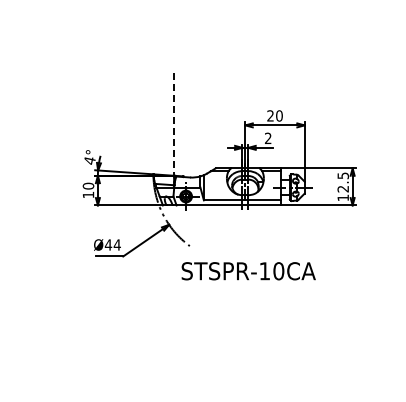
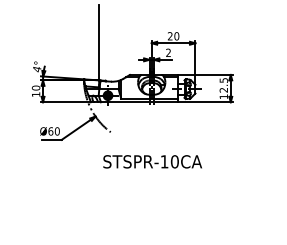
line: (174, 125) -> (99, 43), dashed -> solid
text: (112, 244) -> (53, 131), Ø44 -> Ø60
text: (248, 271) -> (152, 162), moved

